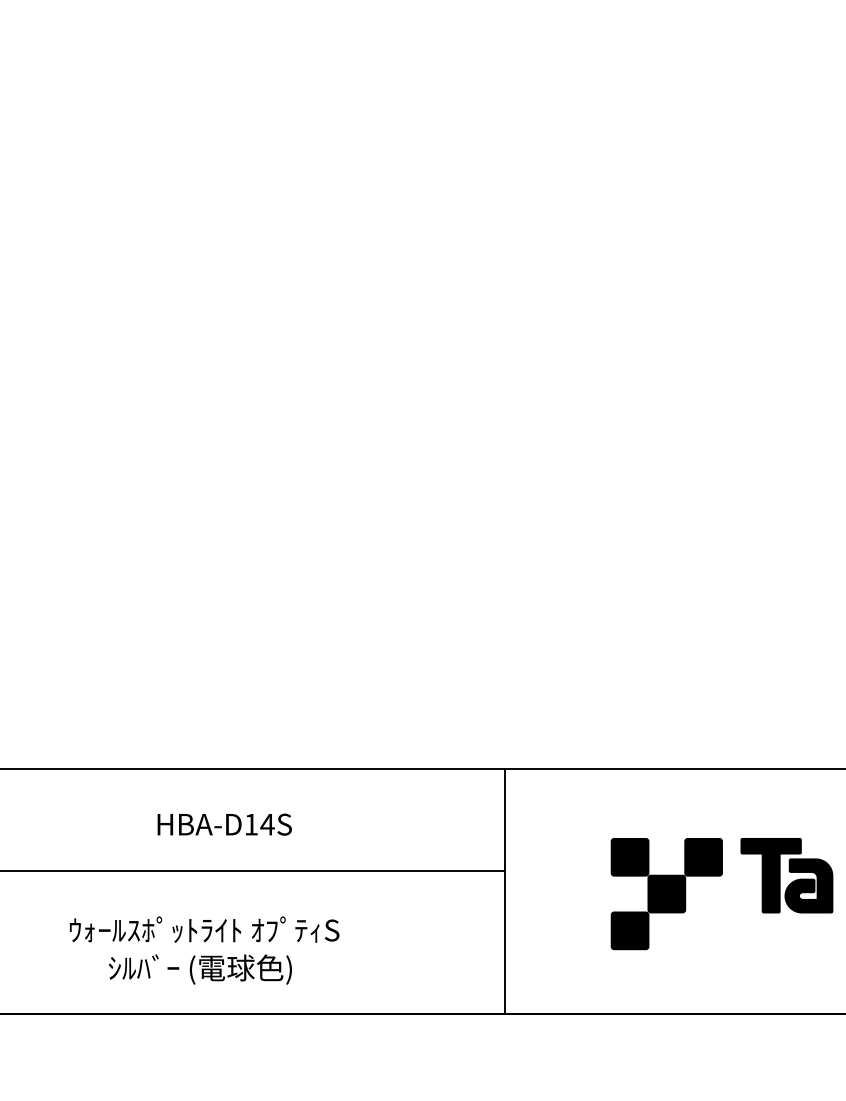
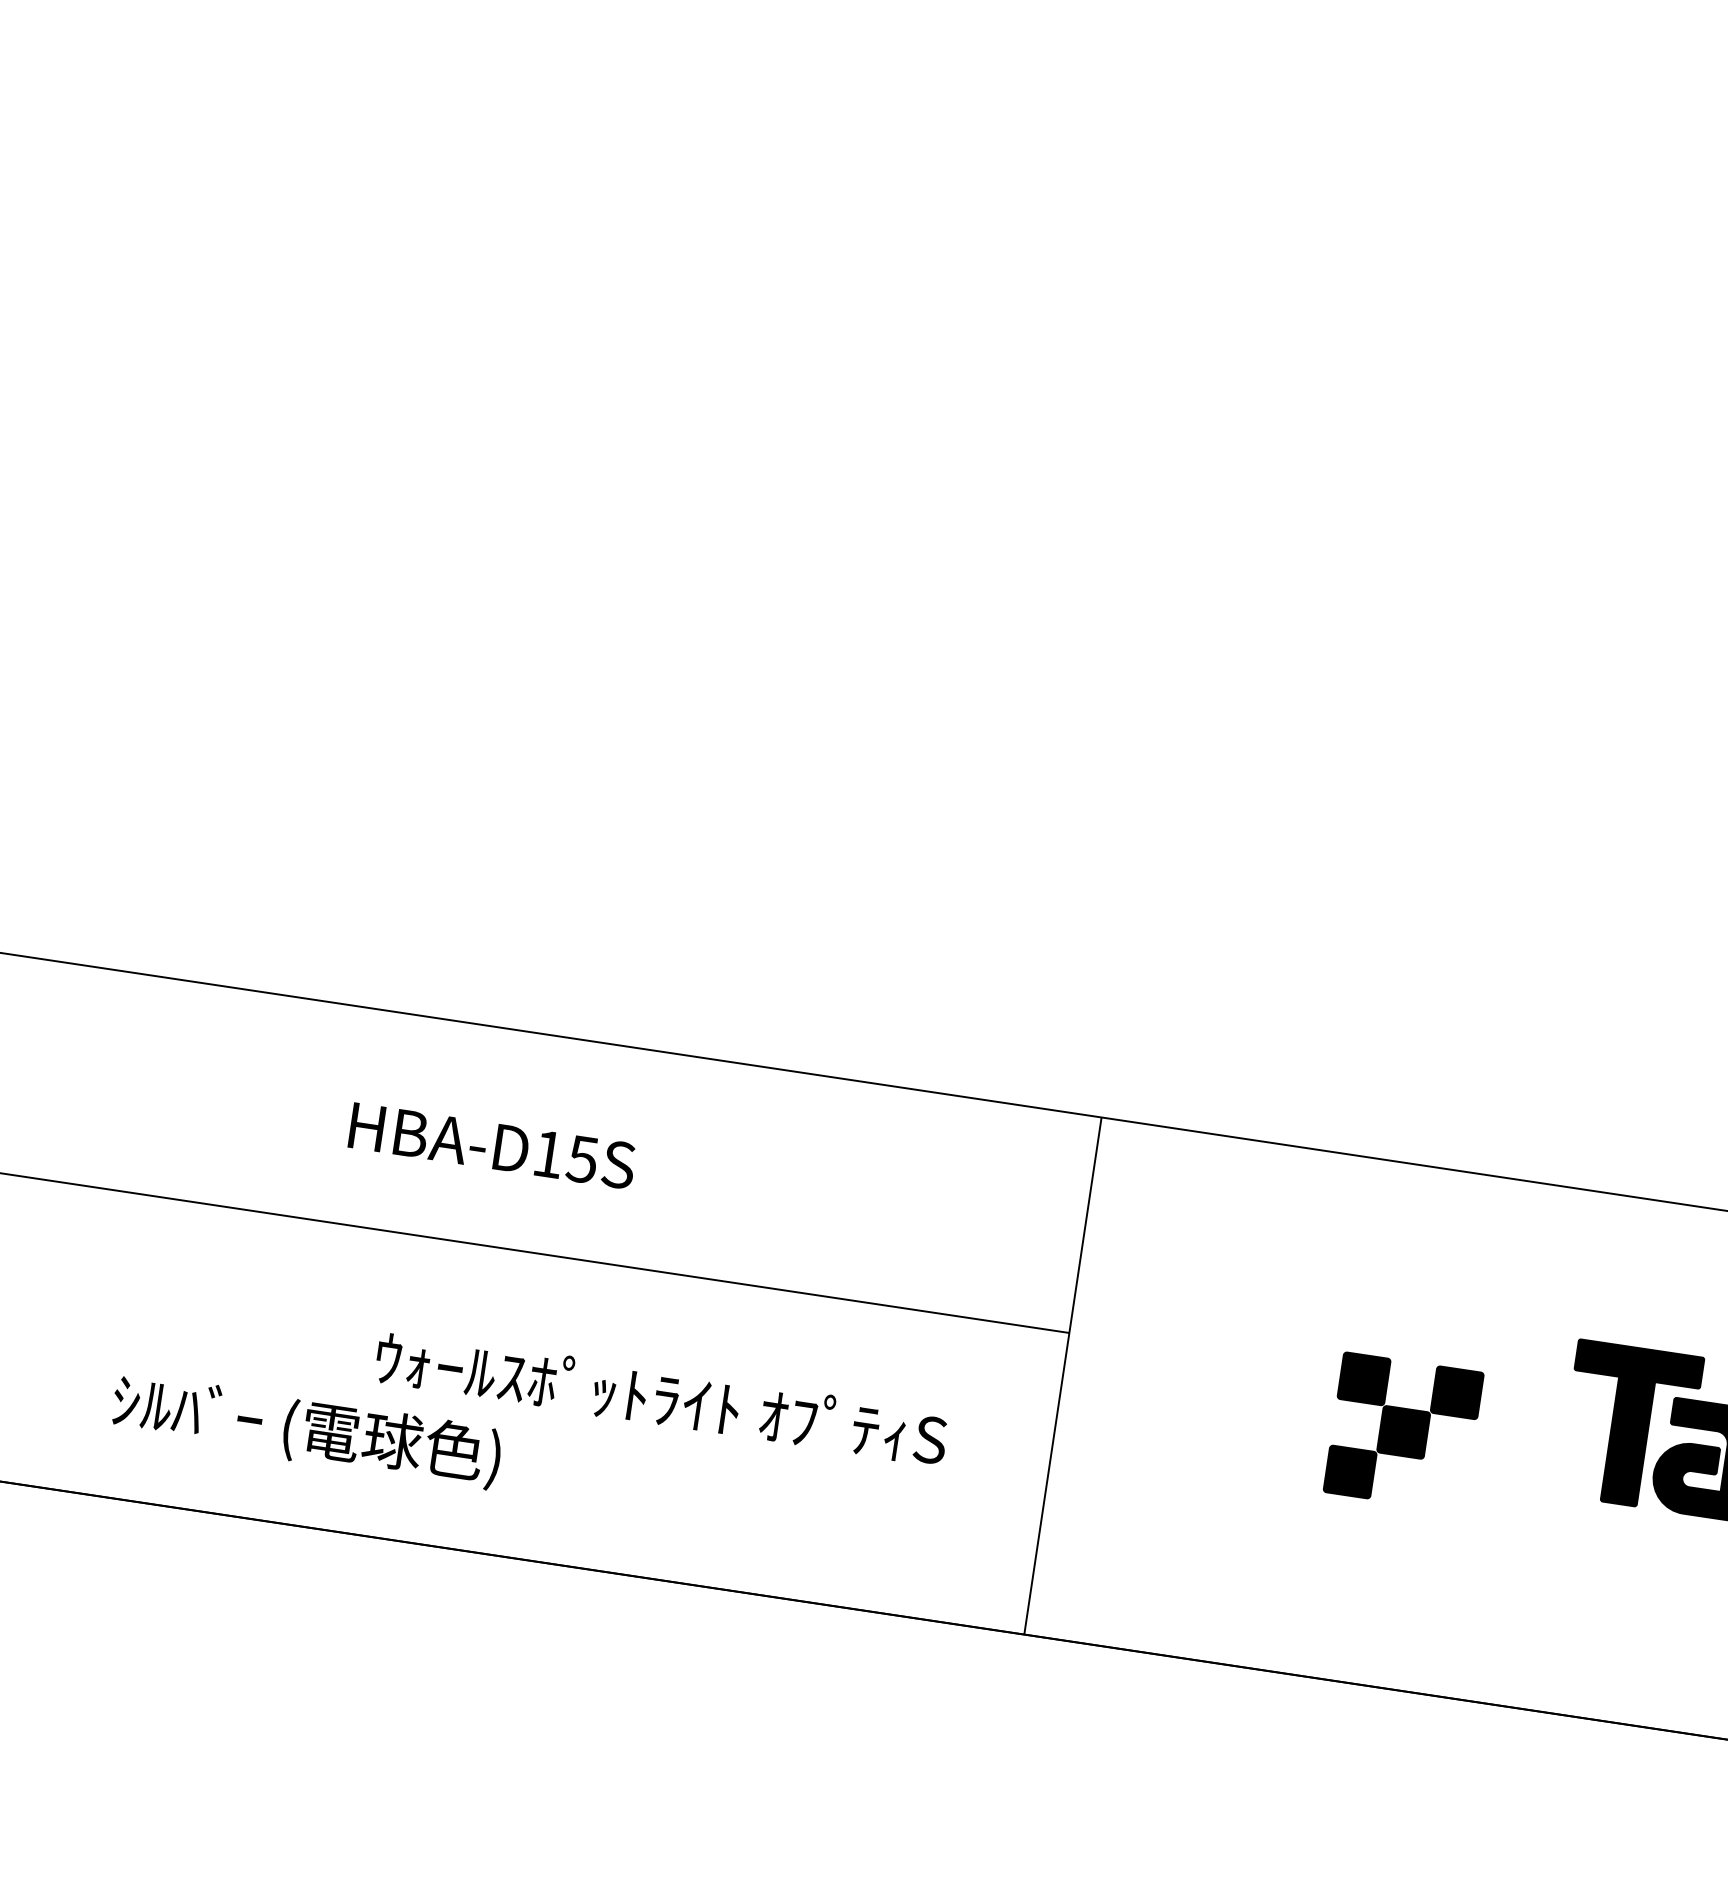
text: (267, 824) -> (582, 1159), HBA-D14S -> HBA-D15S
part: (666, 894) -> (1403, 1432), size x0.6
text: (204, 929) -> (661, 1397), moved
text: (200, 969) -> (306, 1430), moved

